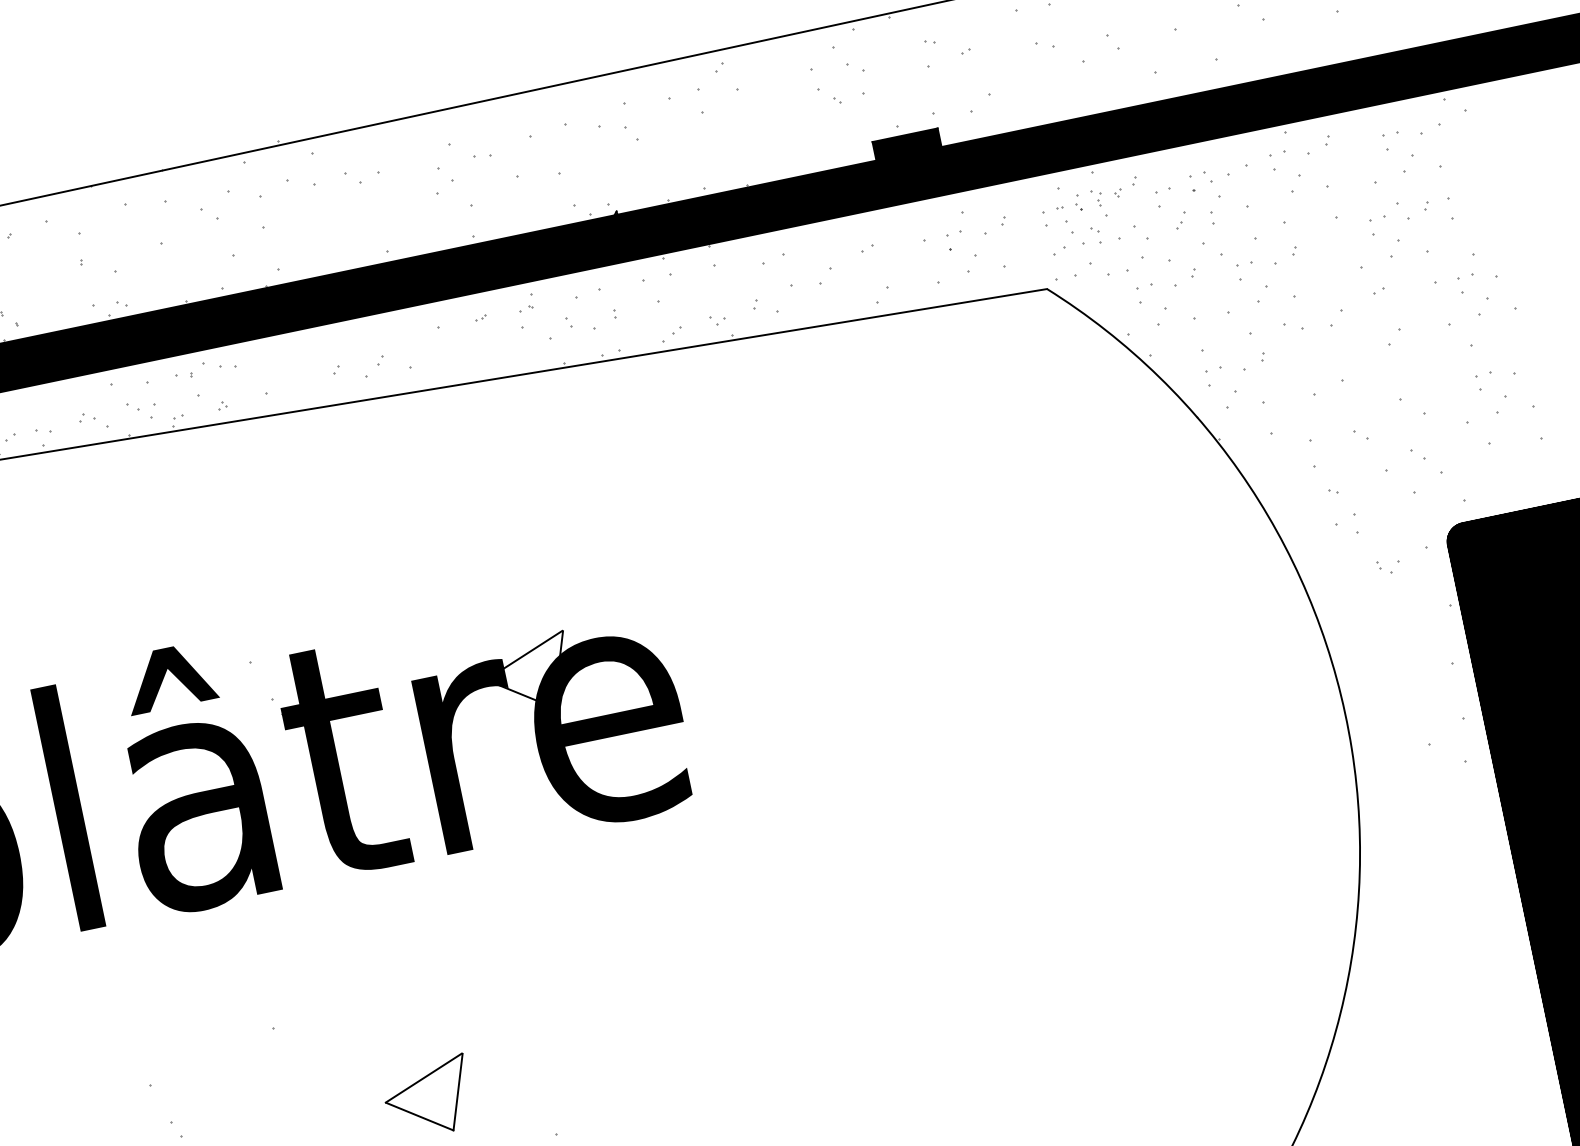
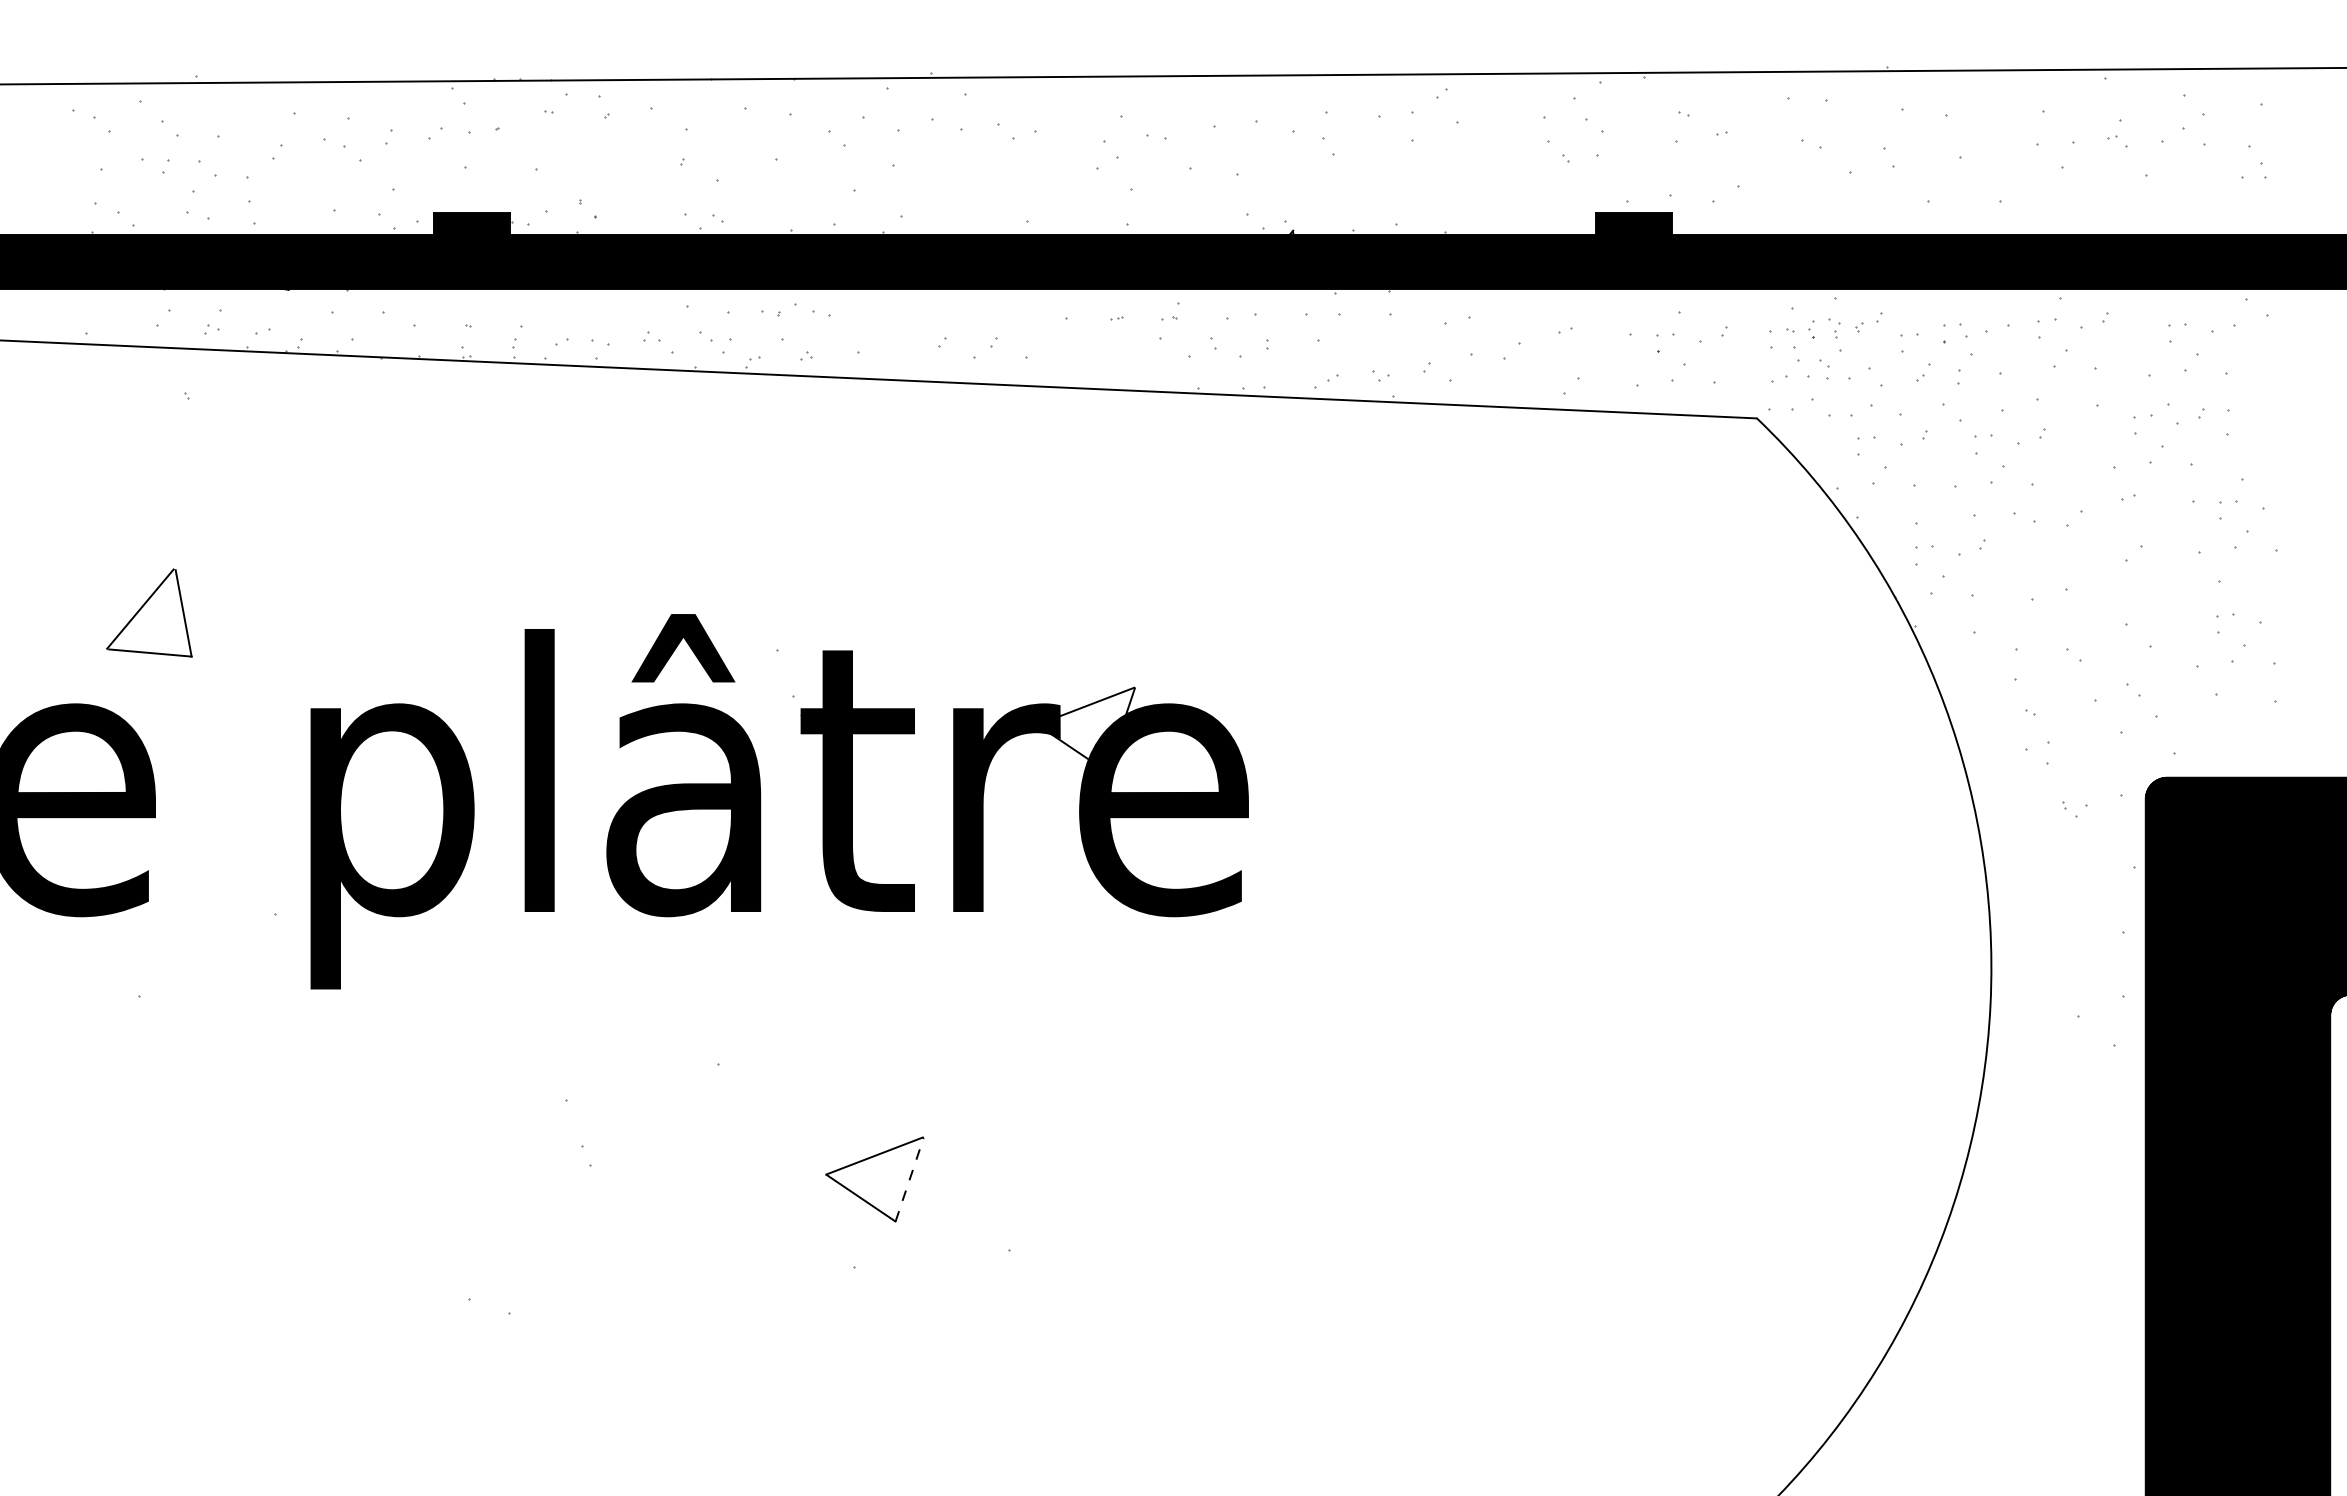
line: (457, 1091) -> (909, 1179), solid -> dashed

